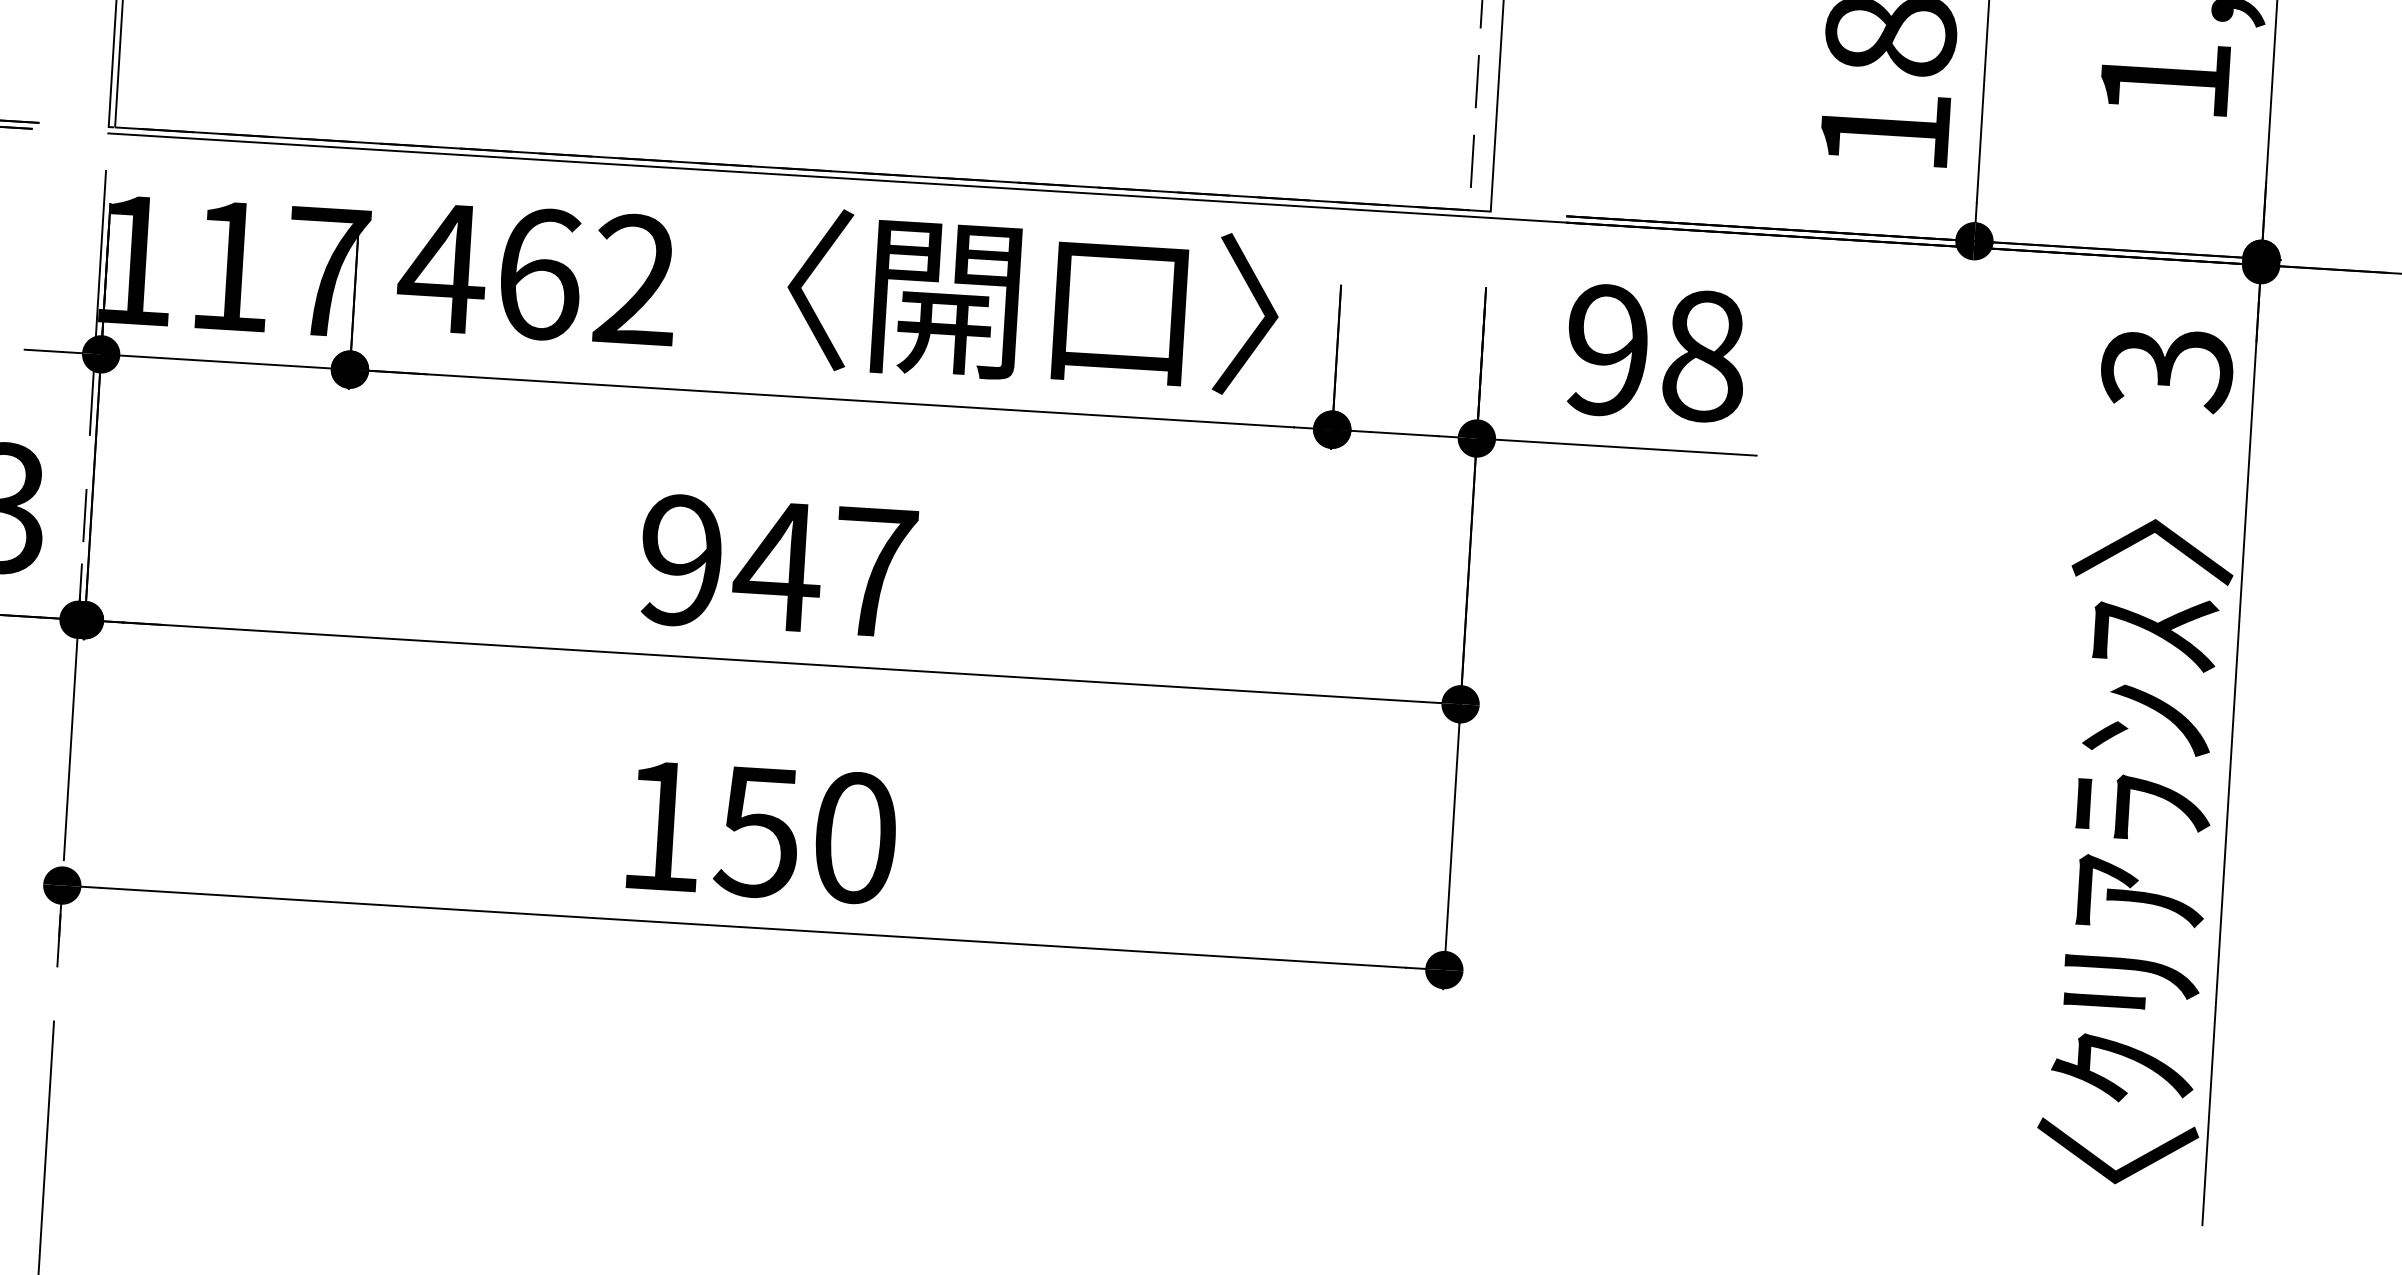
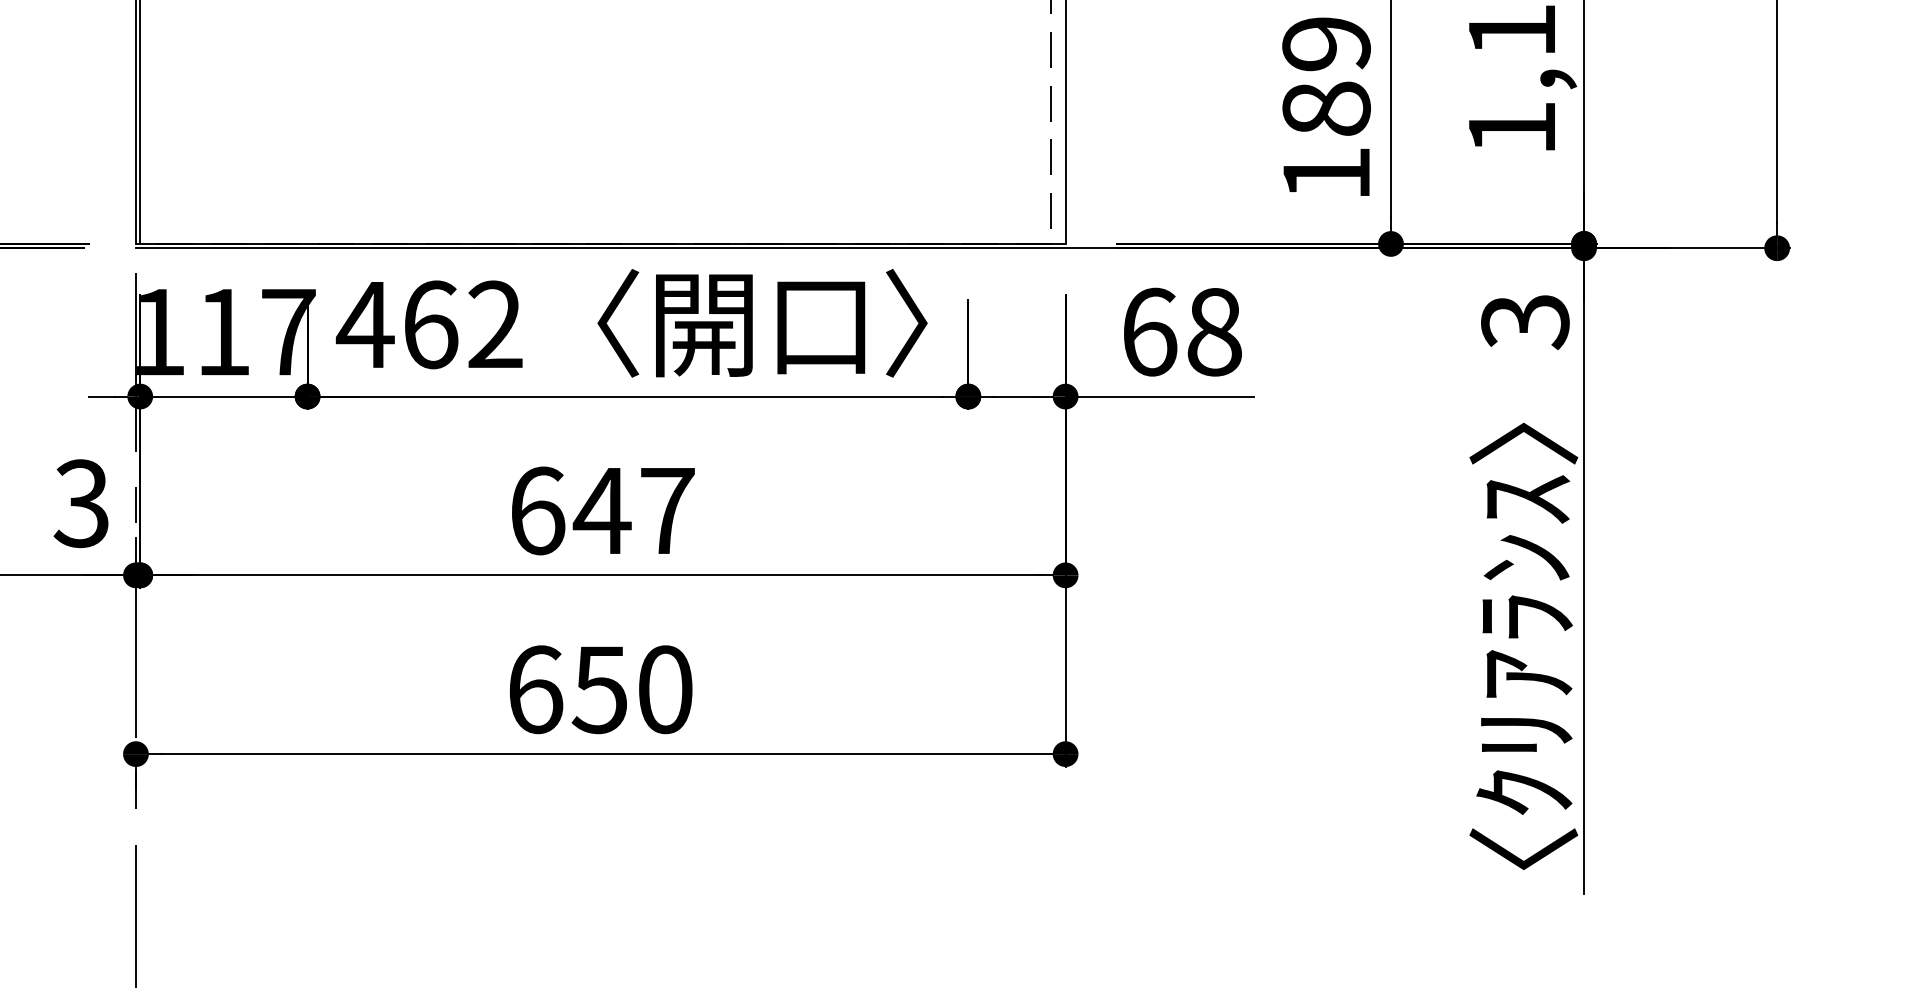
text: (1607, 349) -> (1149, 331), 98 -> 68
text: (681, 559) -> (537, 510), 947 -> 647
text: (663, 825) -> (536, 689), 150 -> 650

